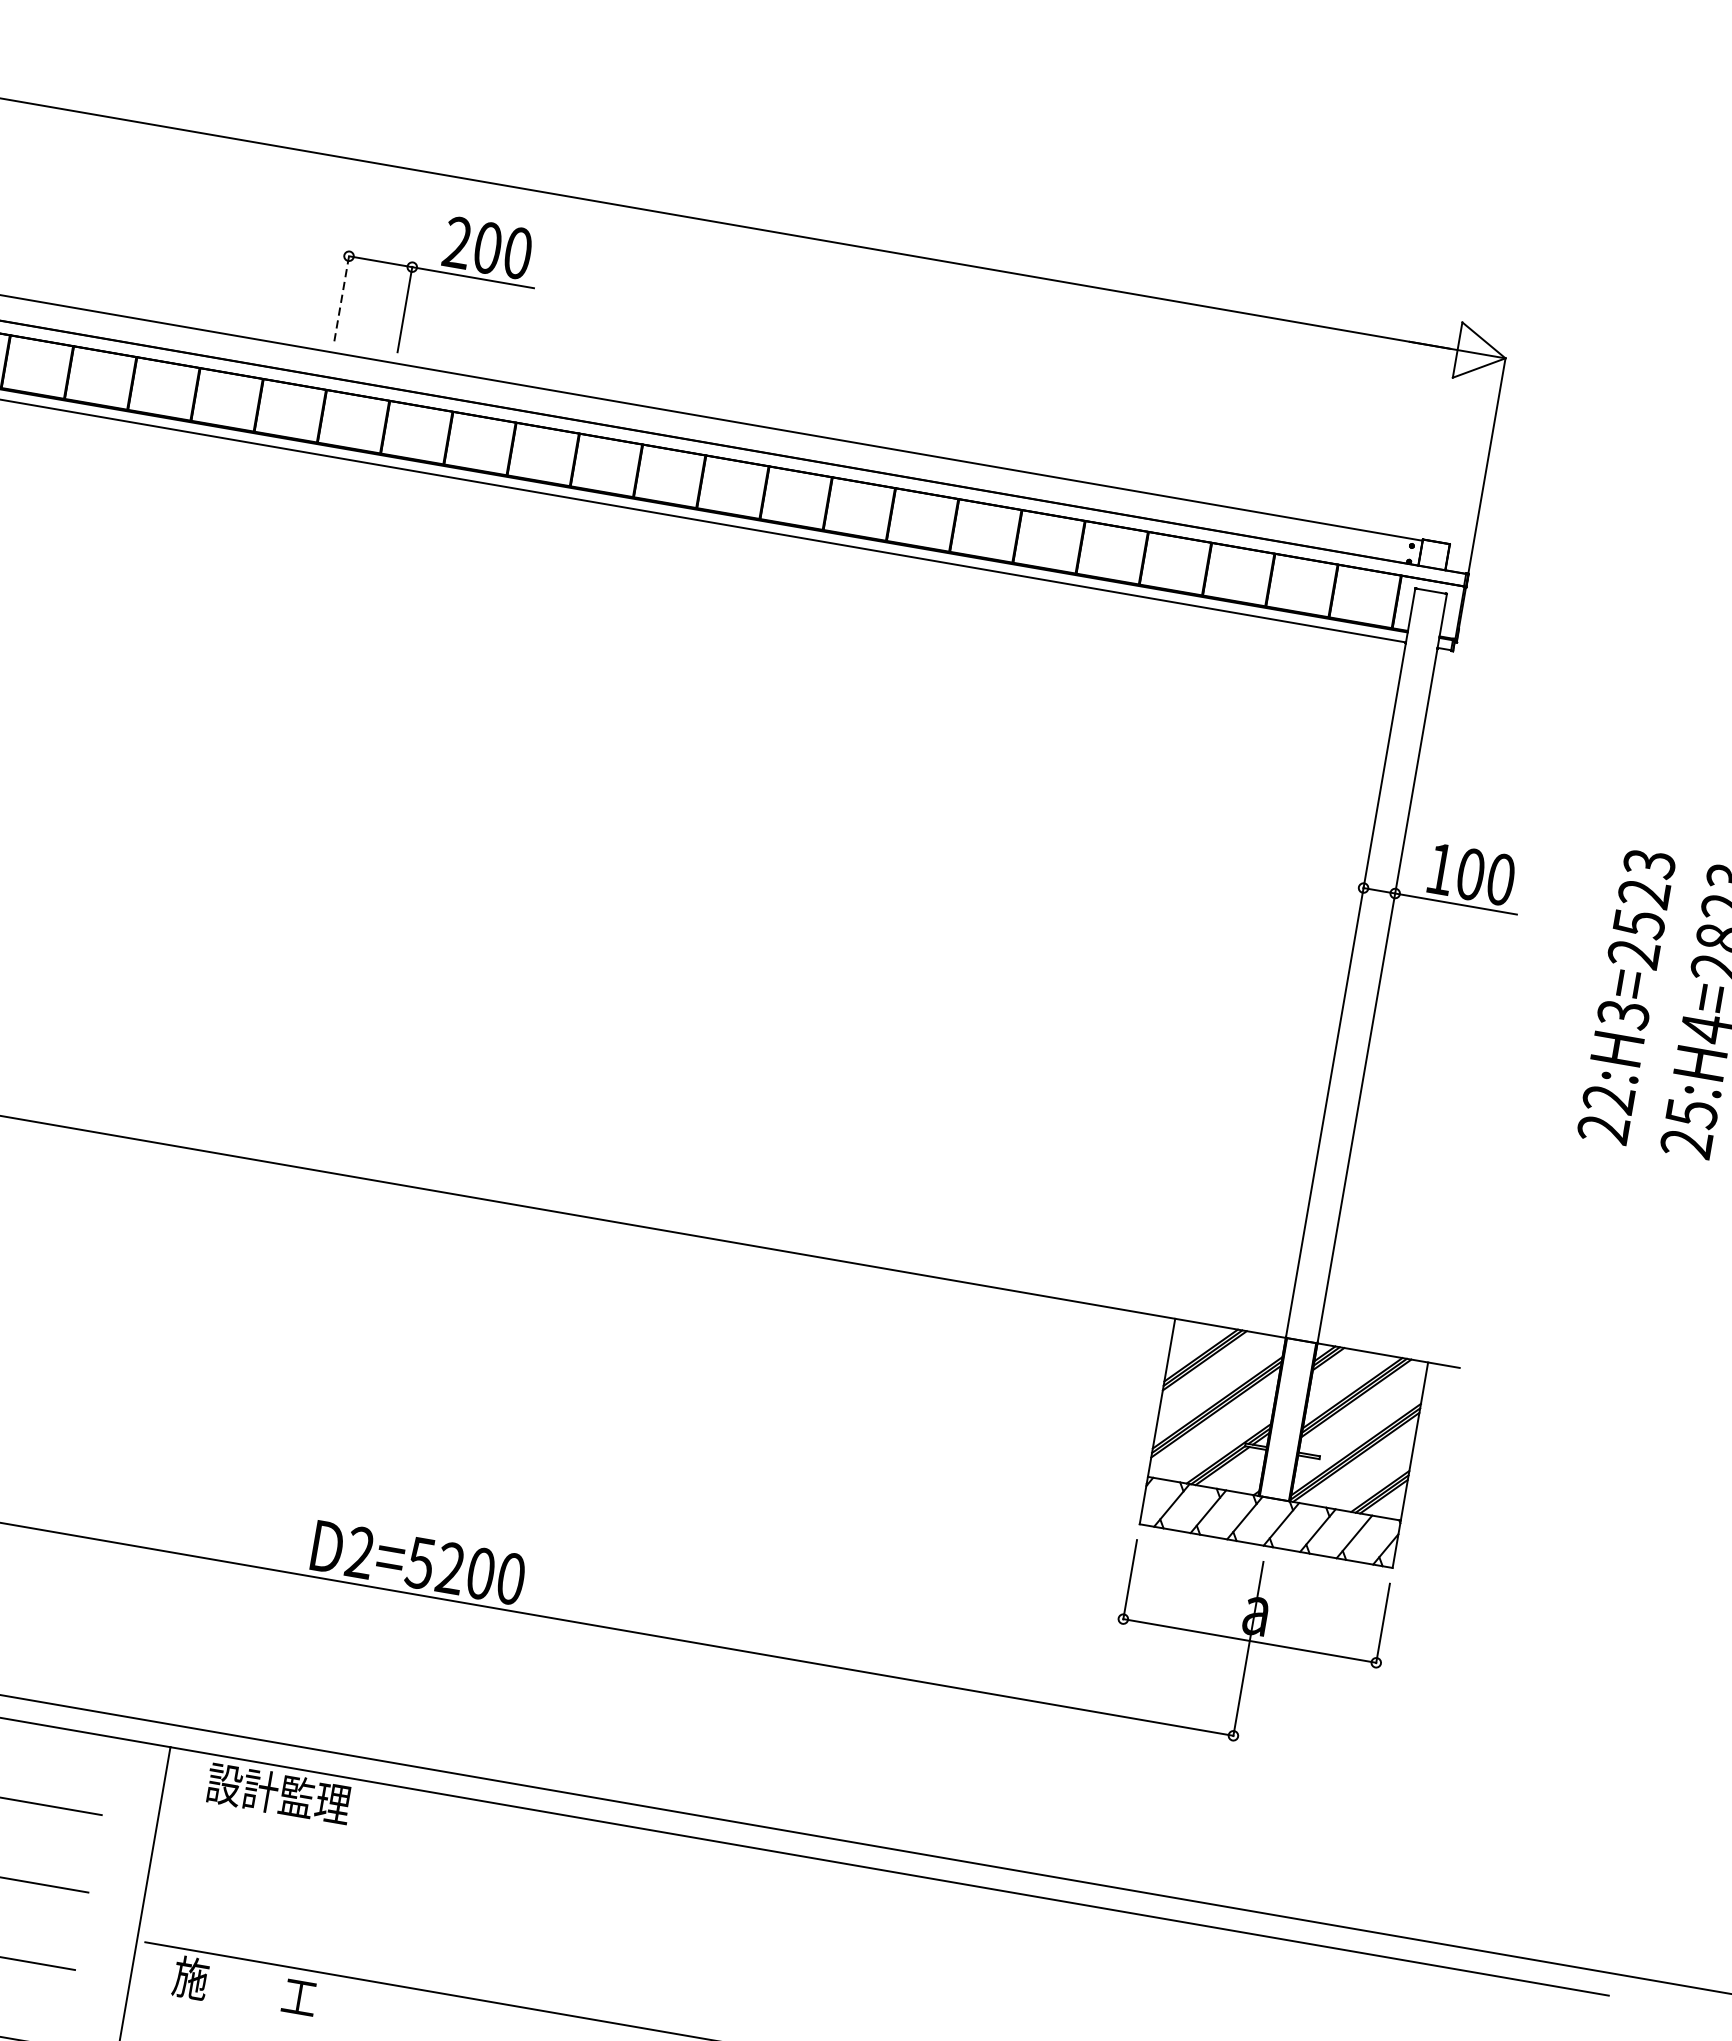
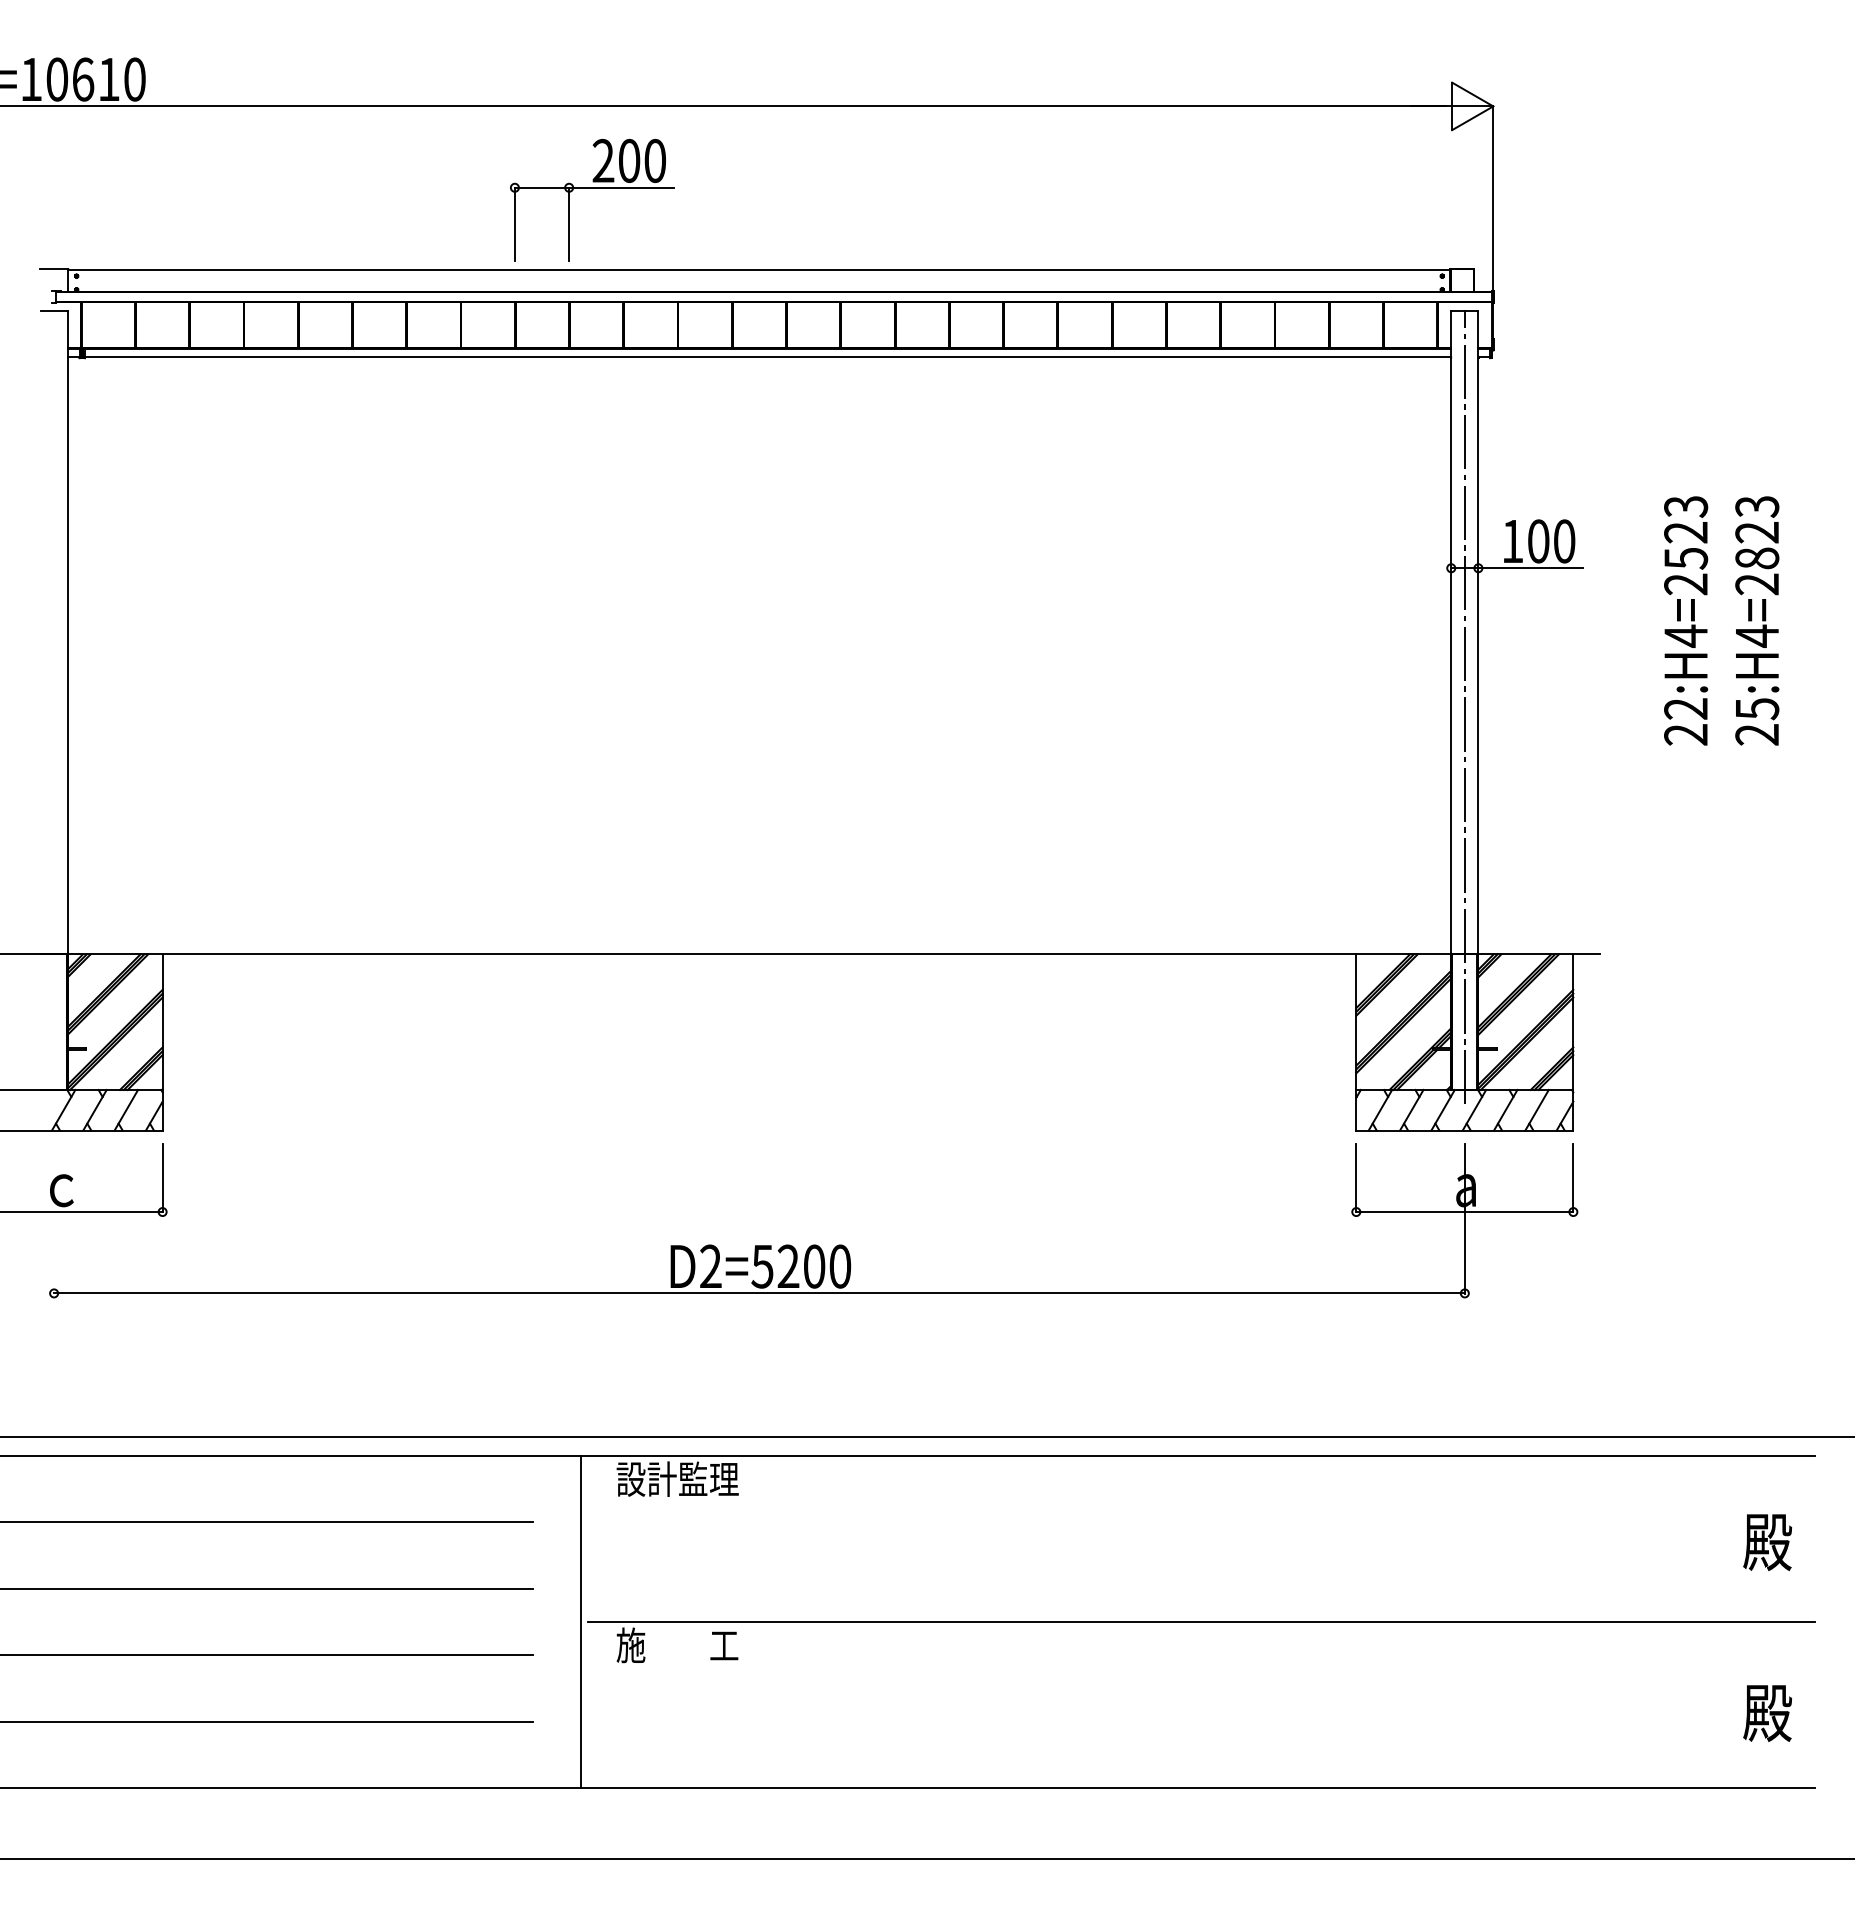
line: (341, 298) -> (514, 224), dashed -> solid
text: (1624, 1013) -> (1686, 635), 22:H3=2523 -> 22:H4=2523
line: (1350, 1052) -> (1464, 707), added

